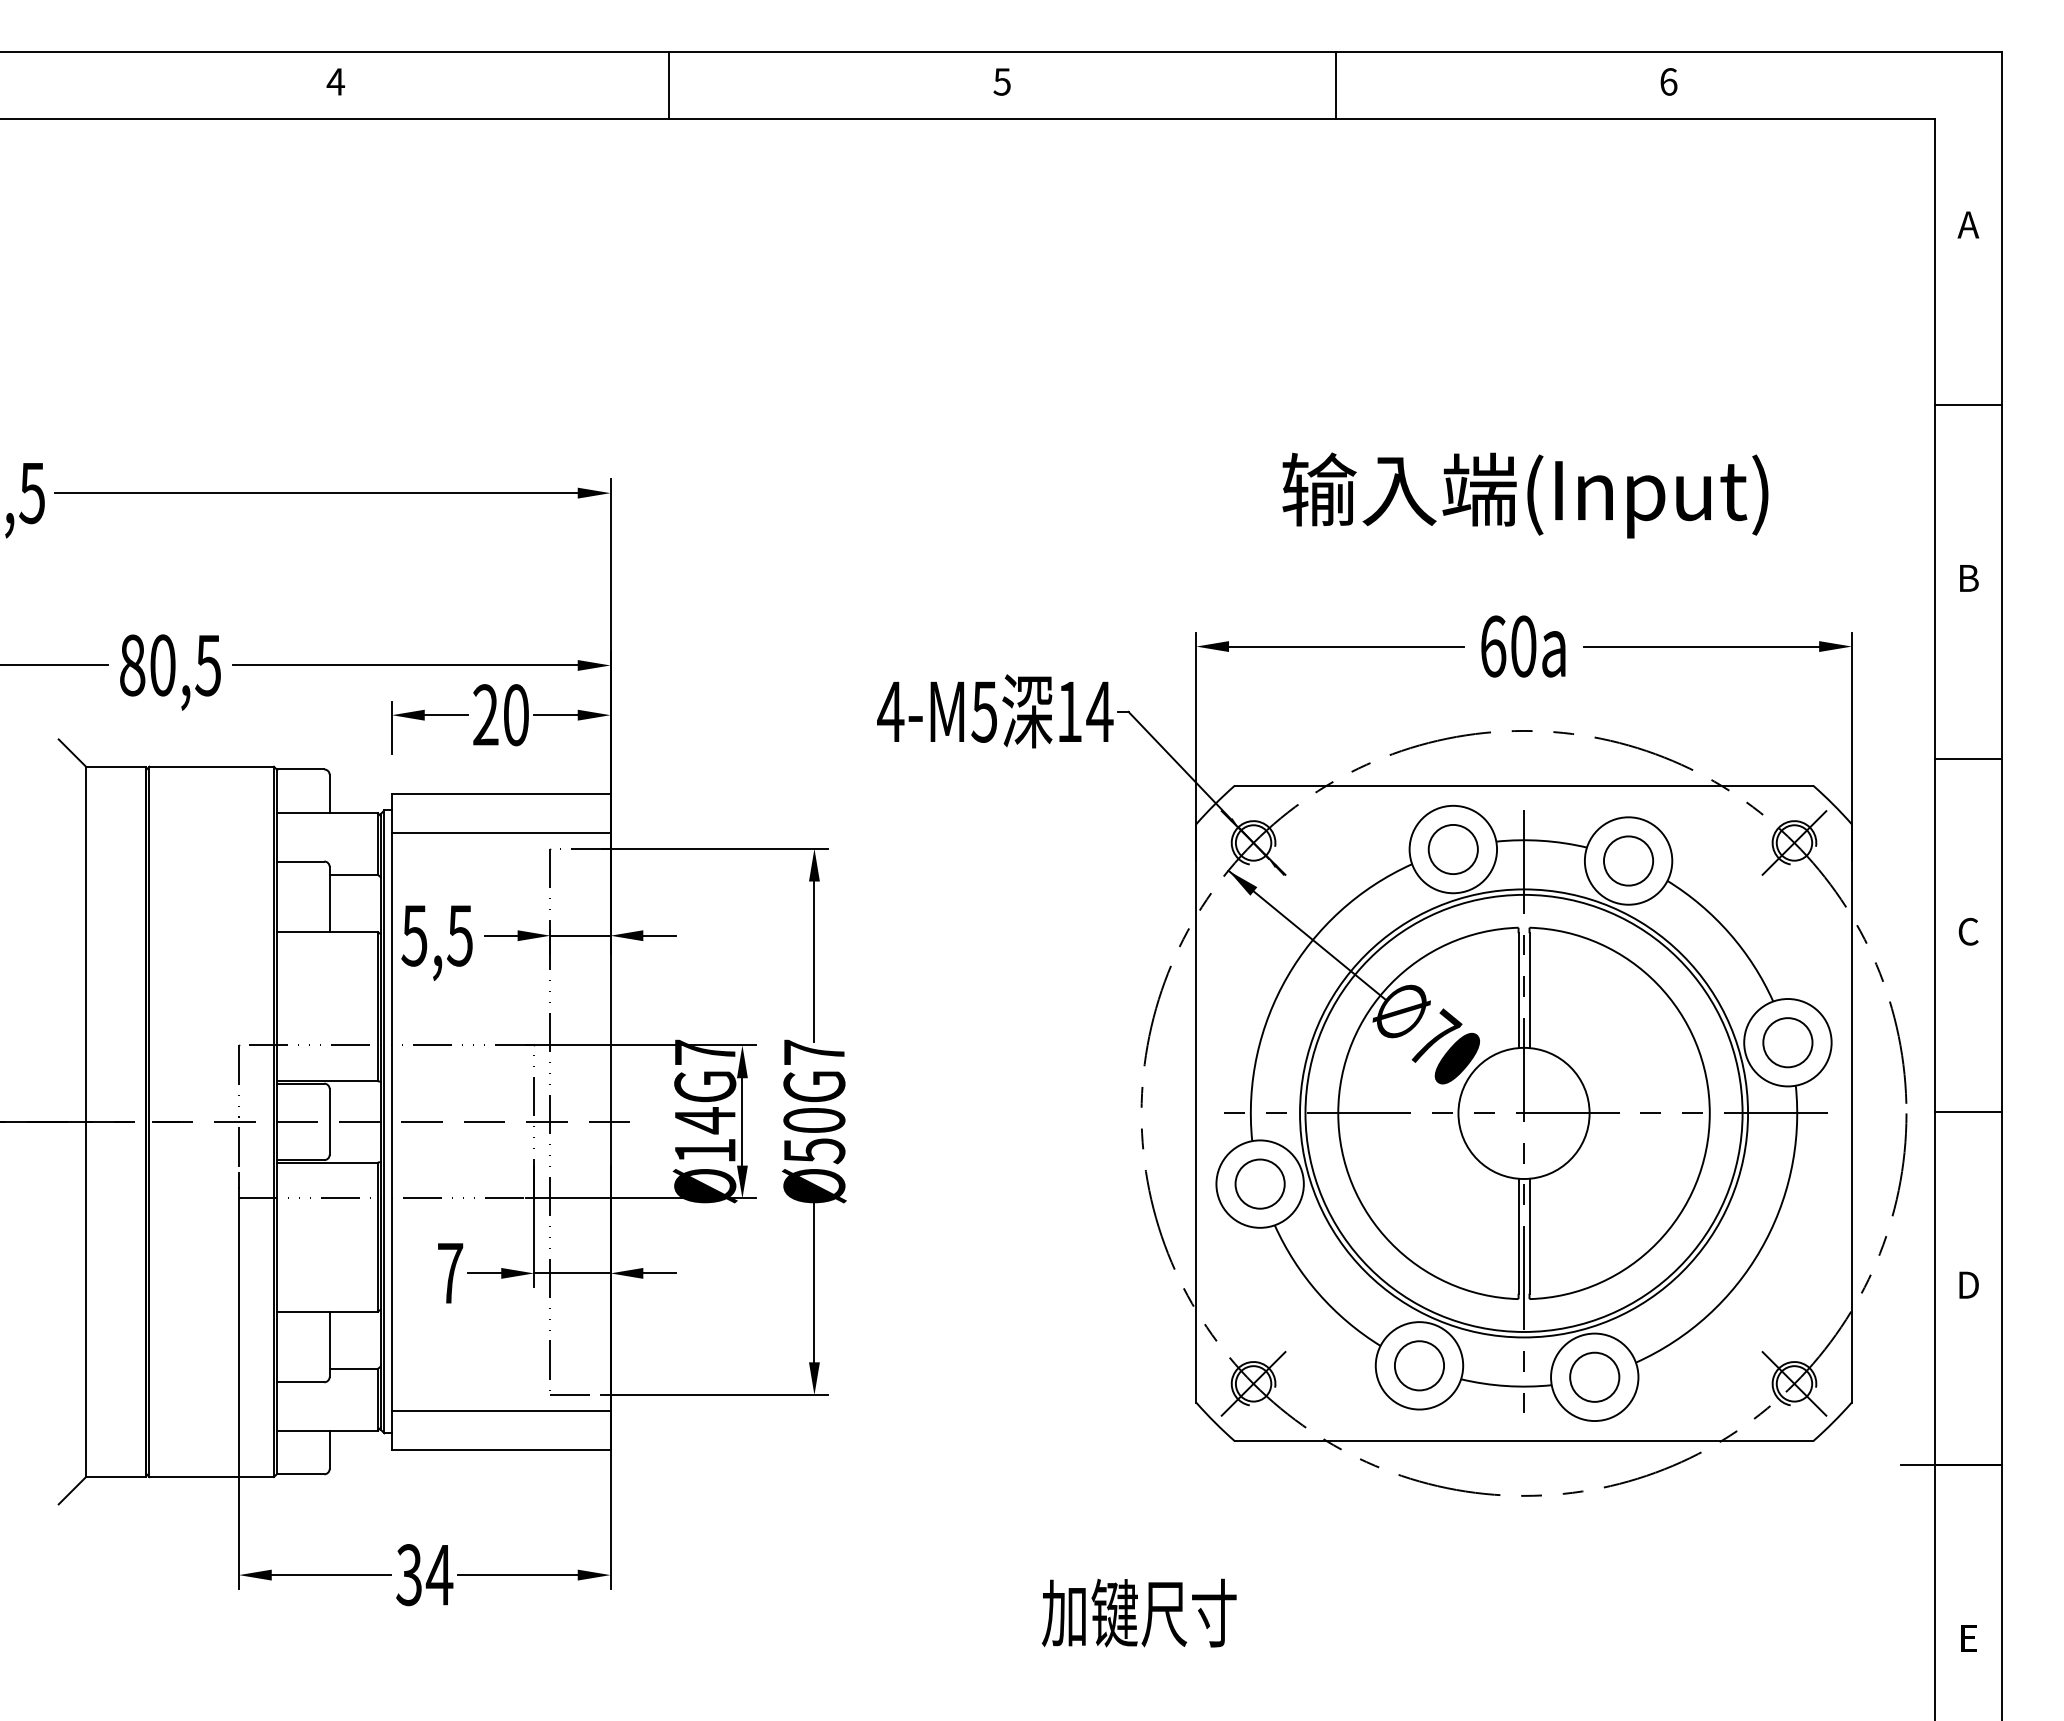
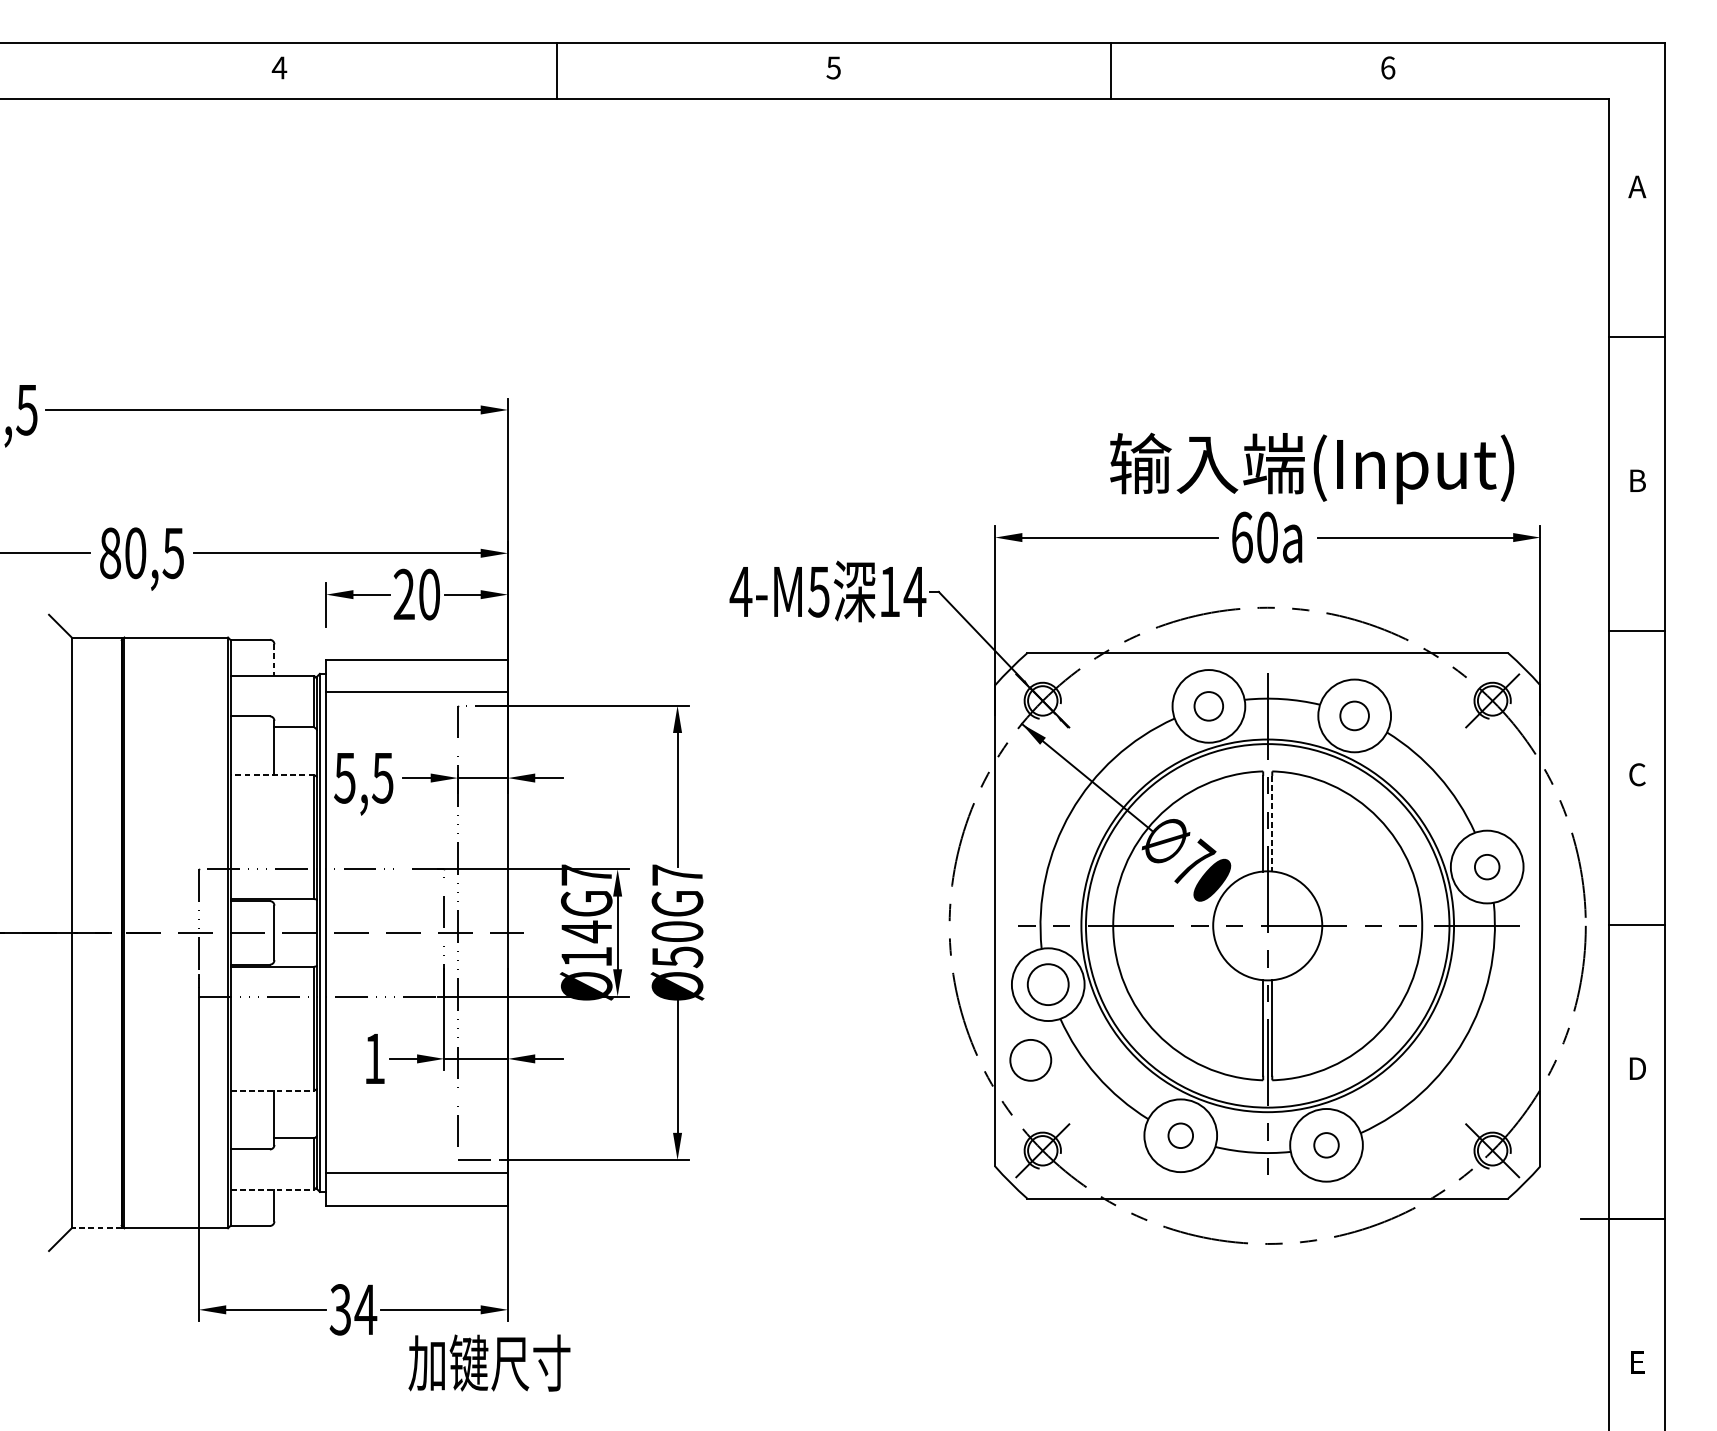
text: (1525, 495) -> (1312, 468), moved
line: (329, 794) -> (274, 660), solid -> dashed
circle: (1452, 849) -> (1208, 706), size x0.7
circle: (1628, 860) -> (1354, 715), size x0.7
line: (327, 932) -> (272, 775), solid -> dashed
line: (1529, 991) -> (1272, 824), solid -> dashed
circle: (1787, 1042) -> (1486, 866), size x0.6
text: (450, 1273) -> (374, 1058), 7 -> 1
circle: (1238, 1274) -> (1030, 1059), added
line: (328, 1311) -> (273, 1090), solid -> dashed
circle: (1419, 1365) -> (1180, 1135), size x0.6
circle: (1594, 1376) -> (1326, 1144), size x0.6
line: (328, 1430) -> (273, 1189), solid -> dashed
line: (115, 1477) -> (96, 1228), solid -> dashed
text: (1139, 1612) -> (489, 1362), moved

